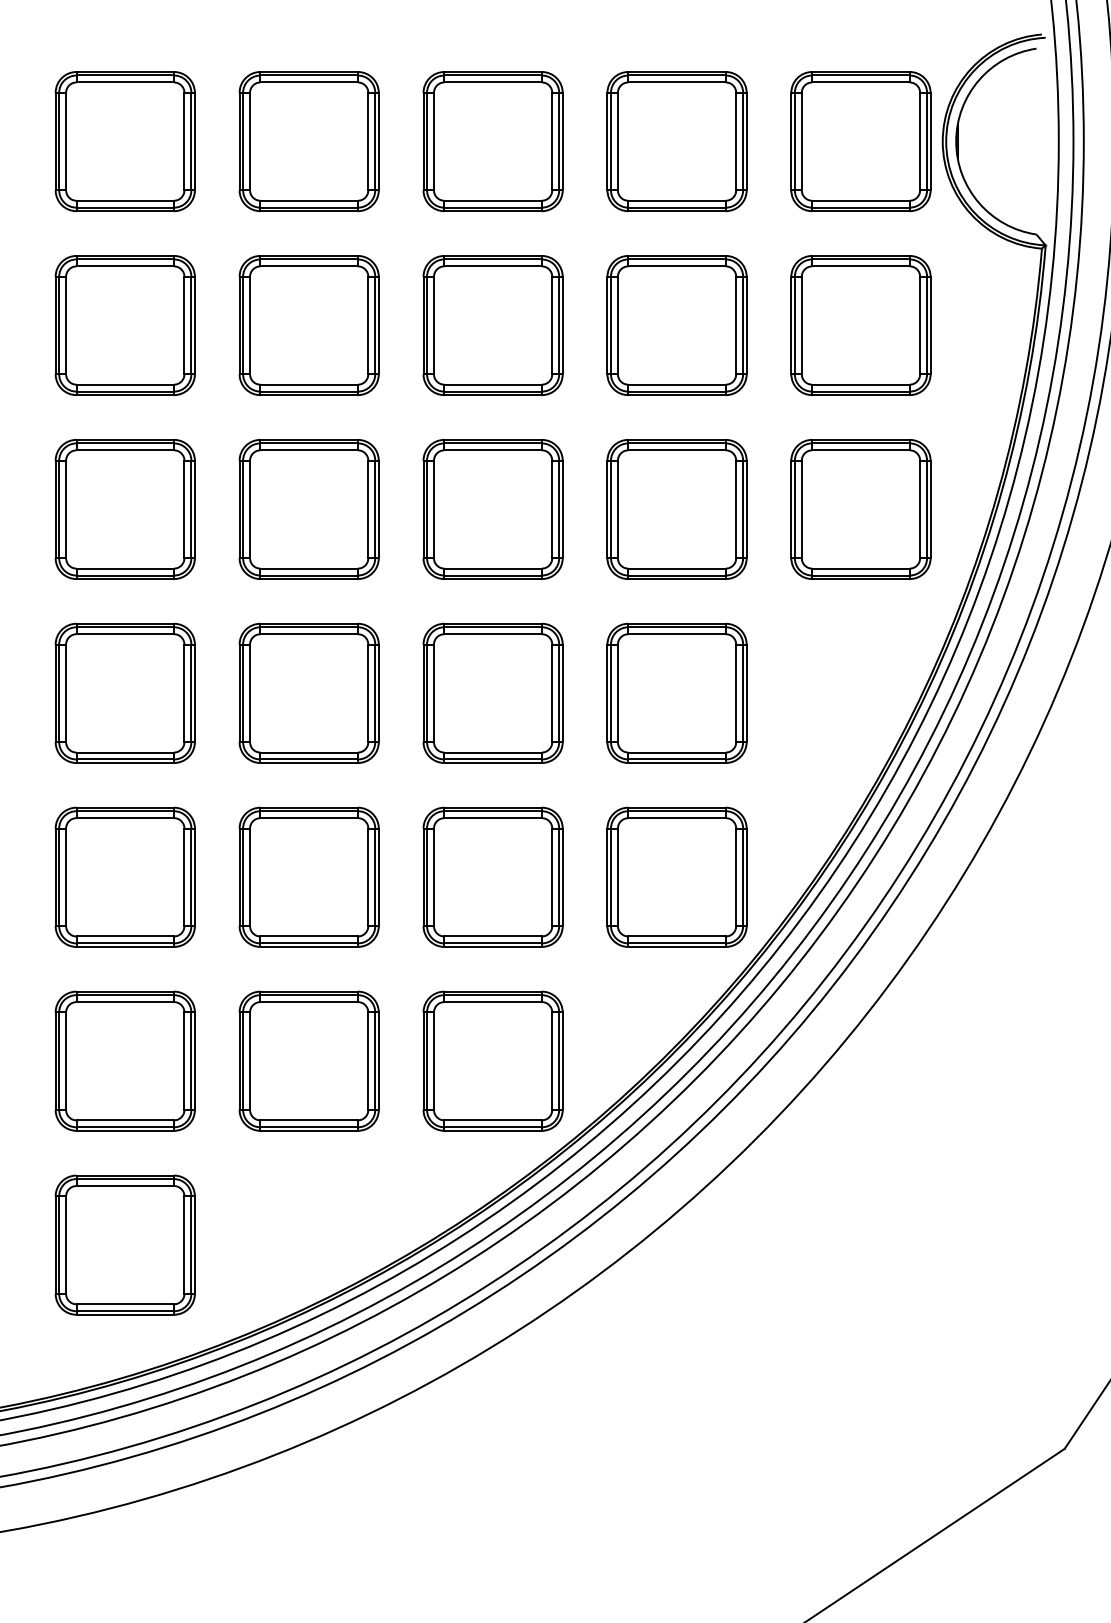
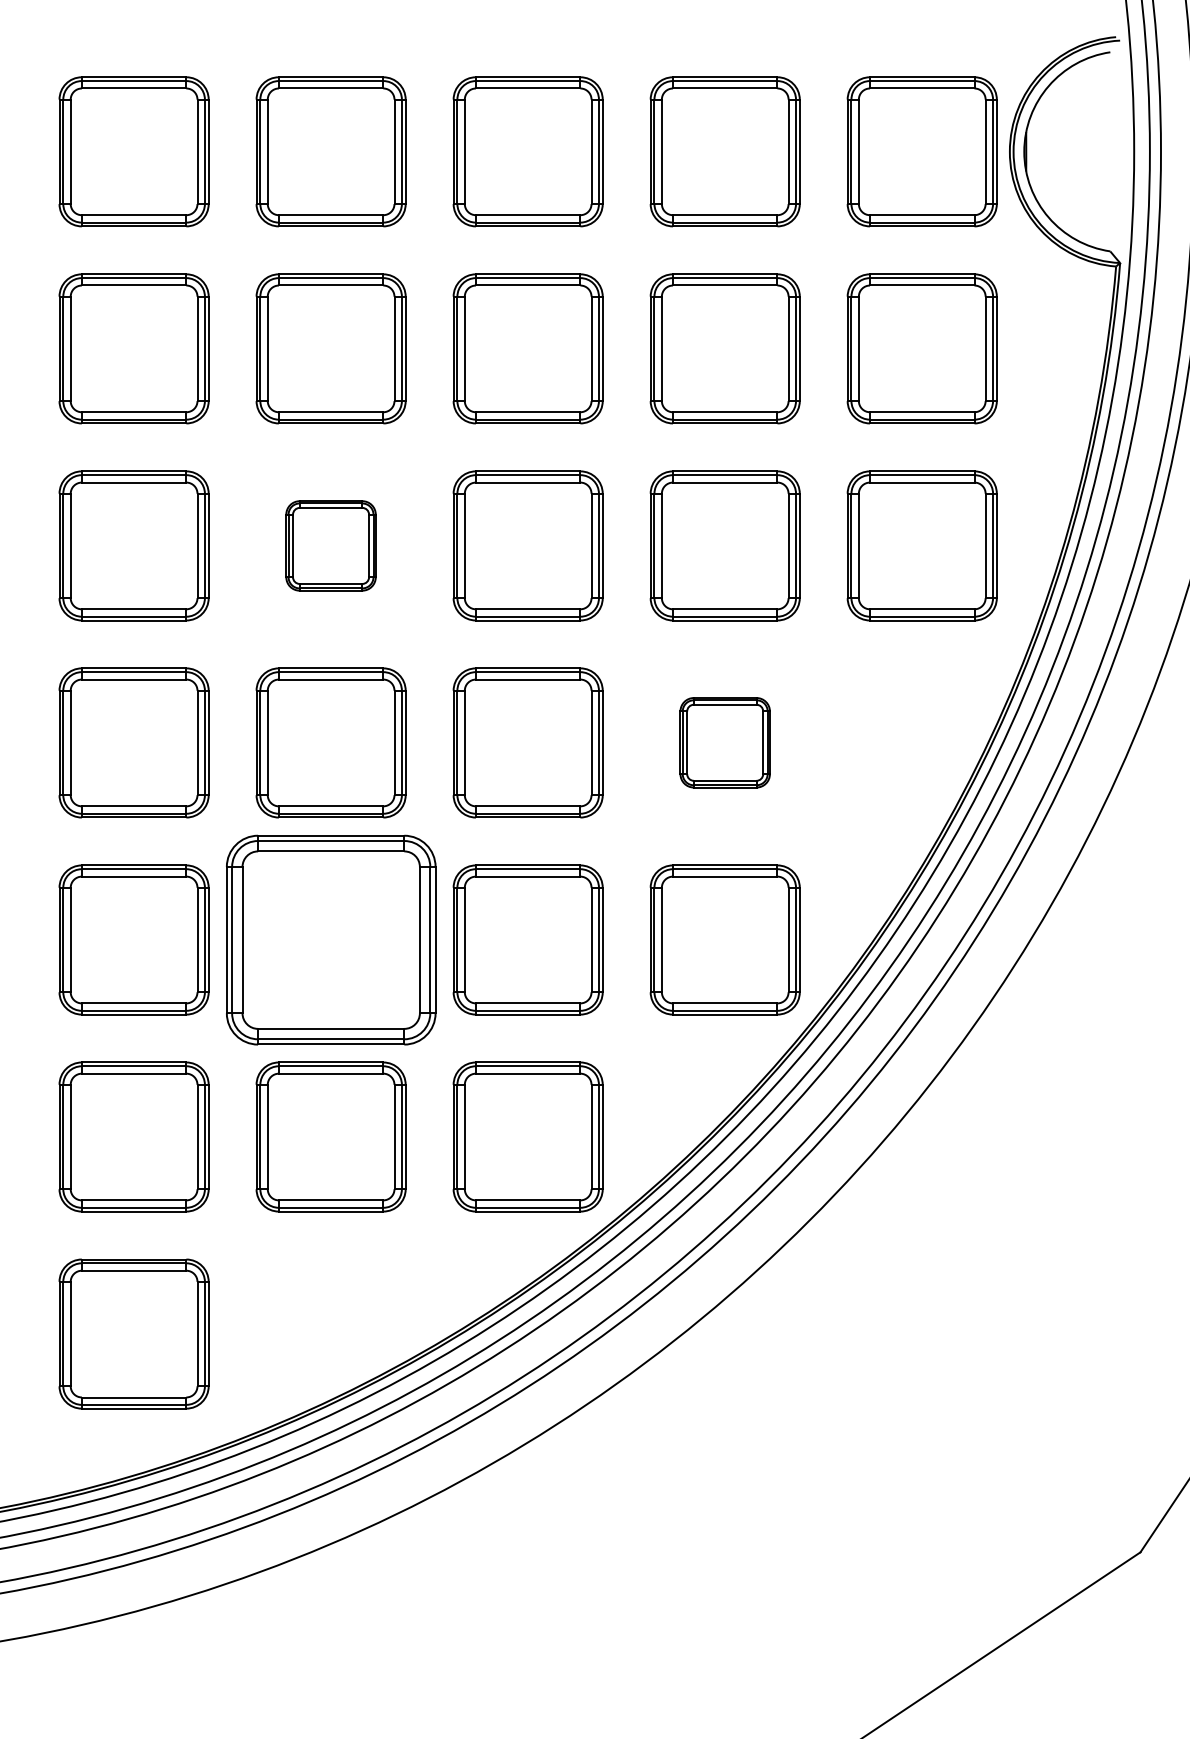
part: (308, 509) -> (330, 545), size x0.6
part: (676, 692) -> (724, 742), size x0.6
part: (308, 876) -> (330, 939), size x1.4

